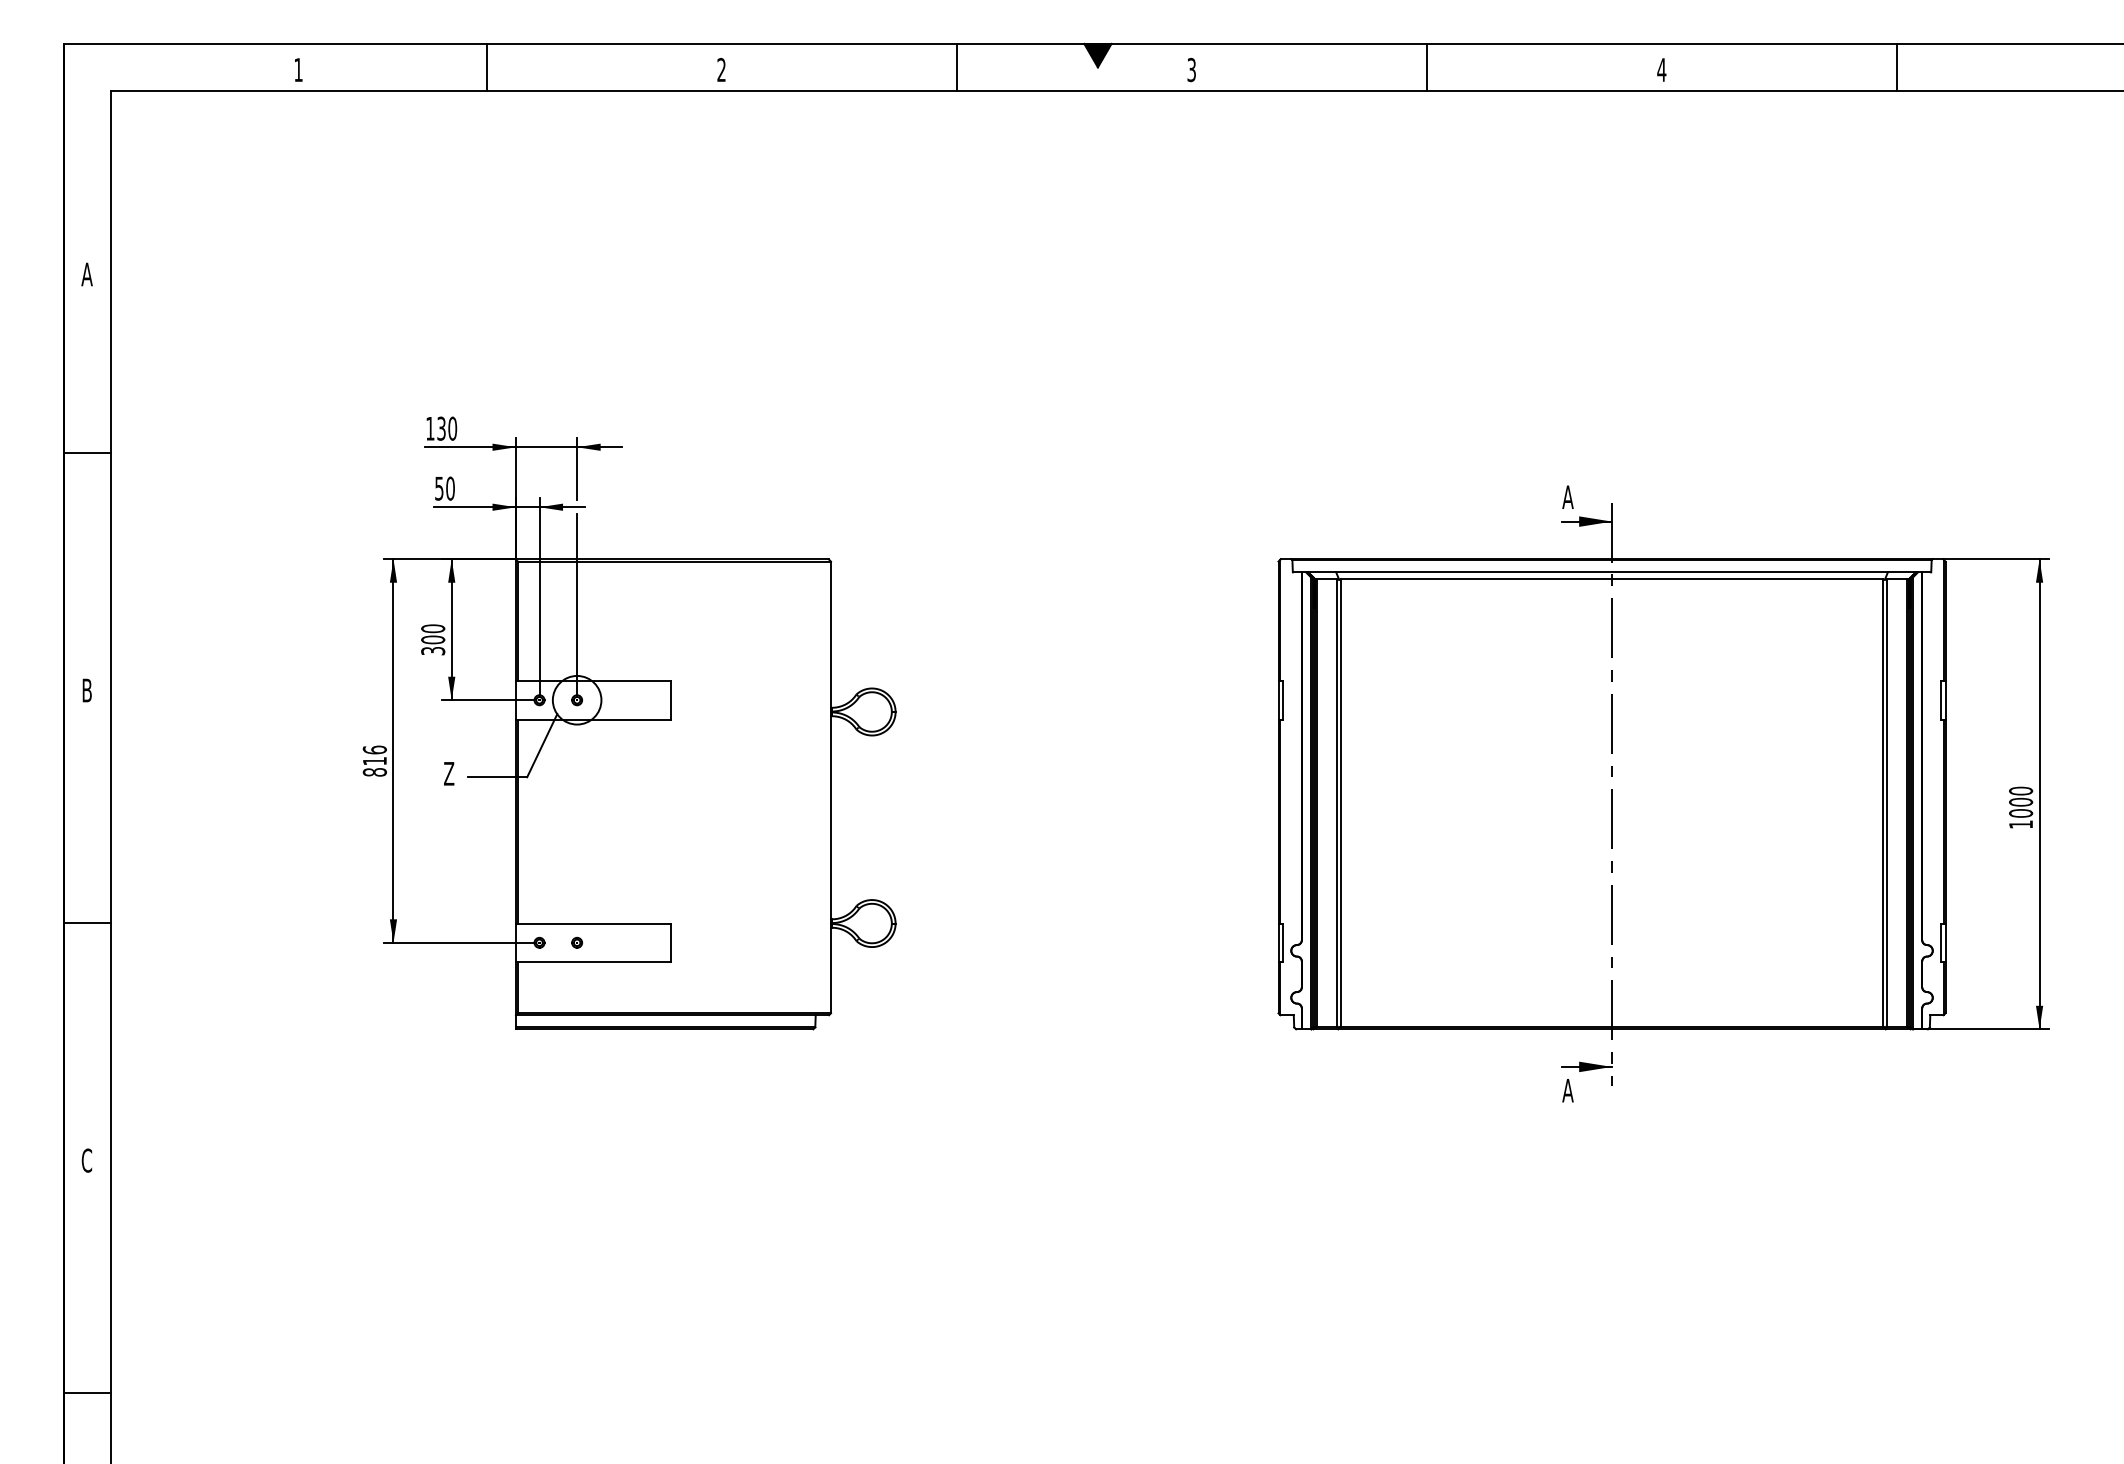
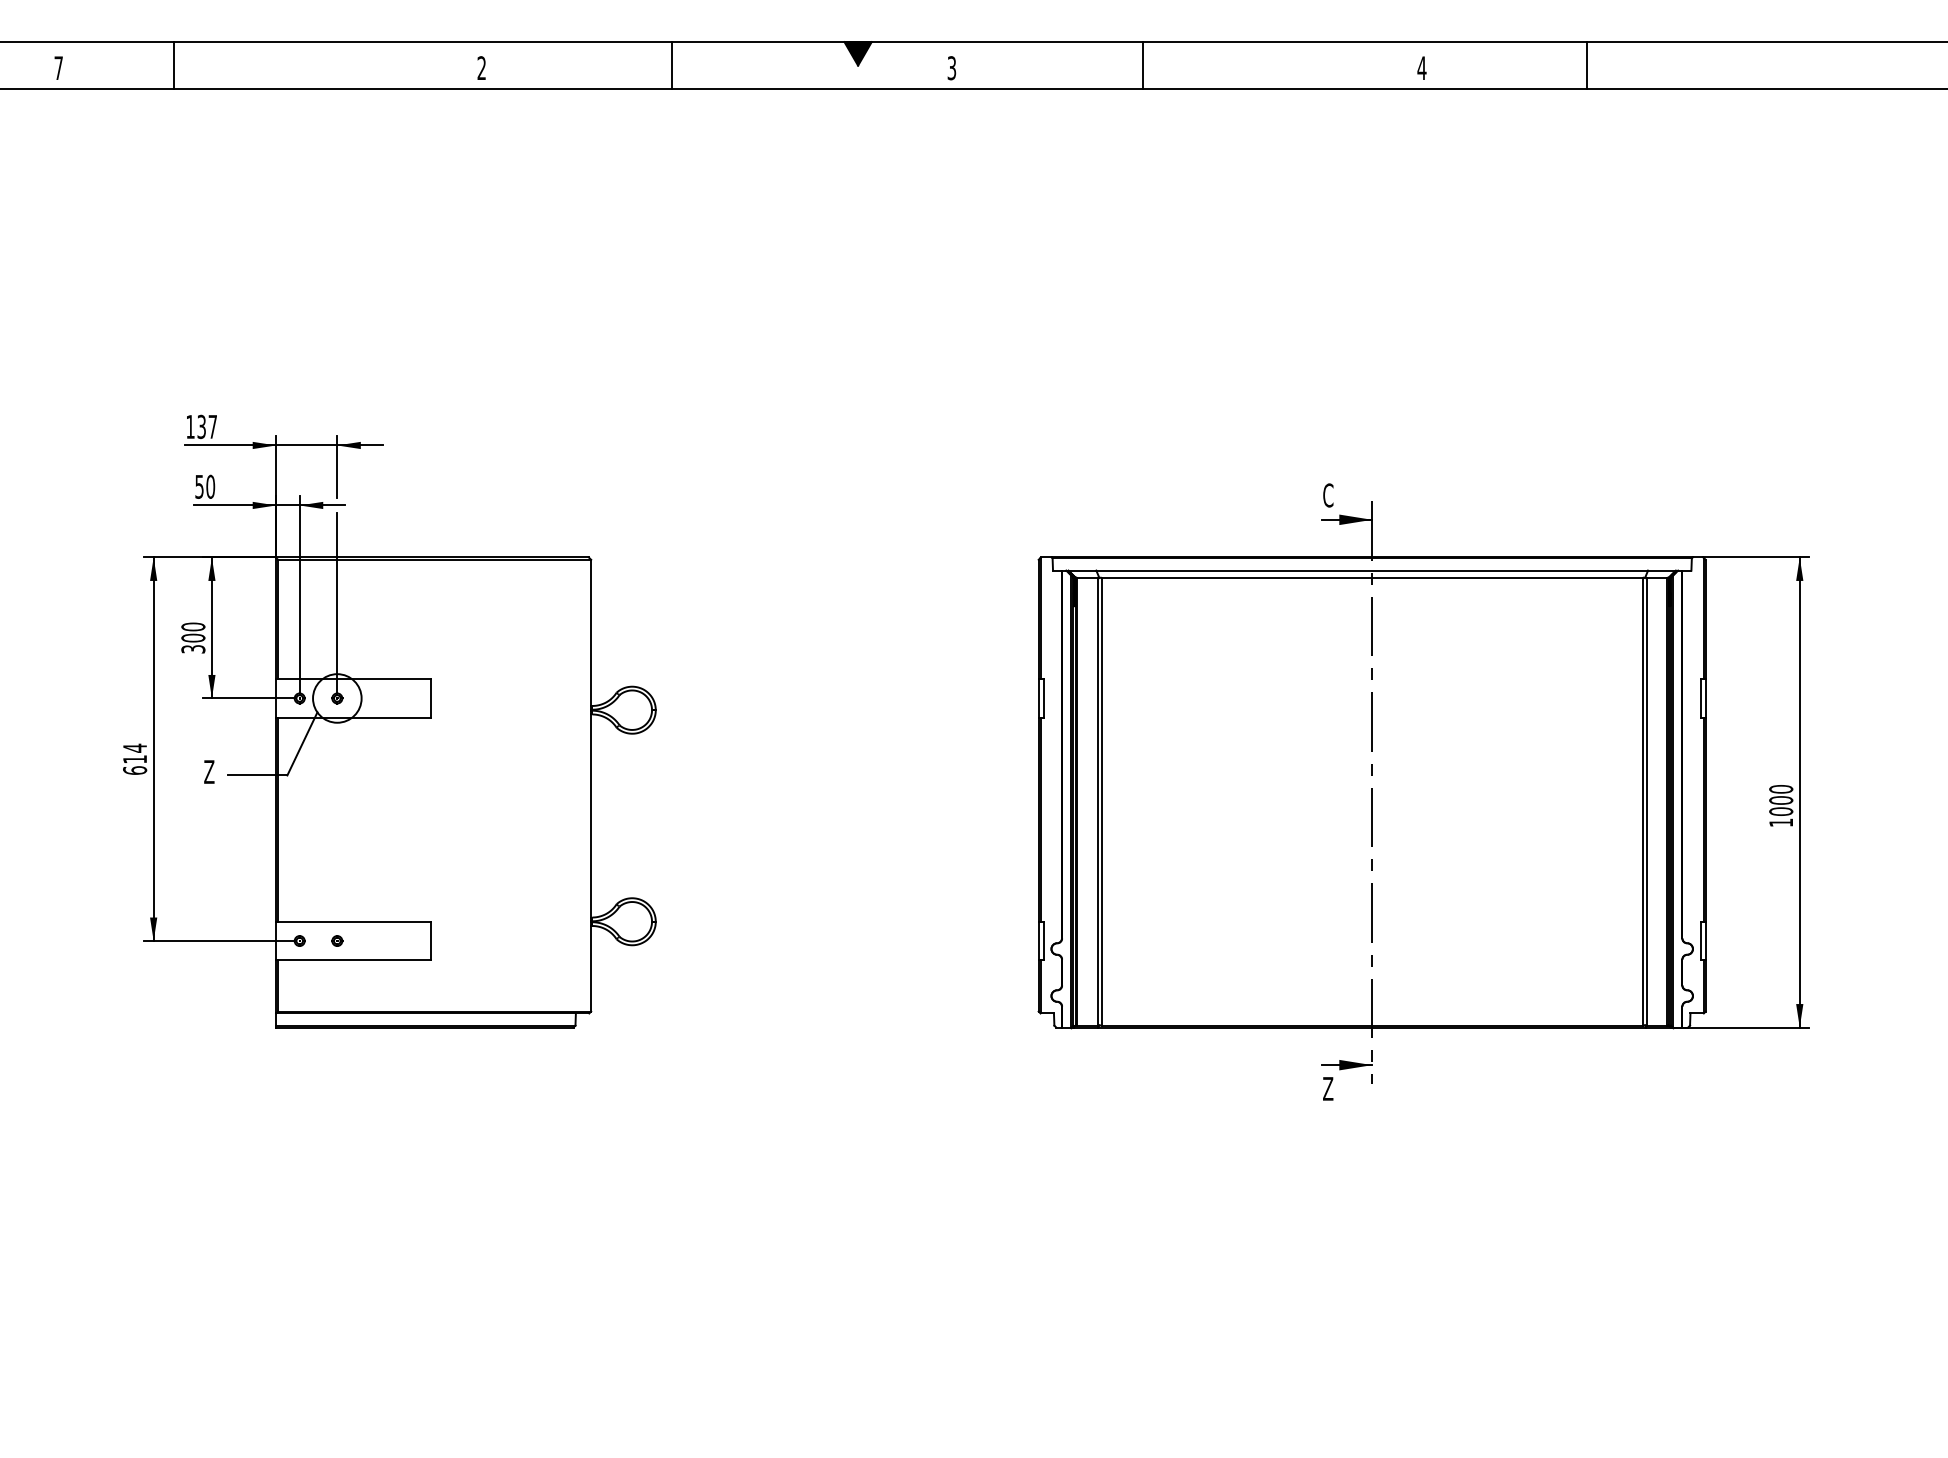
line: (486, 66) -> (173, 64), moved
line: (956, 66) -> (671, 64), moved
line: (1426, 66) -> (1142, 64), moved
line: (1897, 66) -> (1587, 64), moved
text: (298, 69) -> (58, 67), 1 -> 7
text: (452, 428) -> (212, 426), 130 -> 137
text: (1567, 497) -> (1327, 495), A -> C
text: (374, 760) -> (134, 758), 816 -> 614
text: (1567, 1090) -> (1327, 1088), A -> Z

